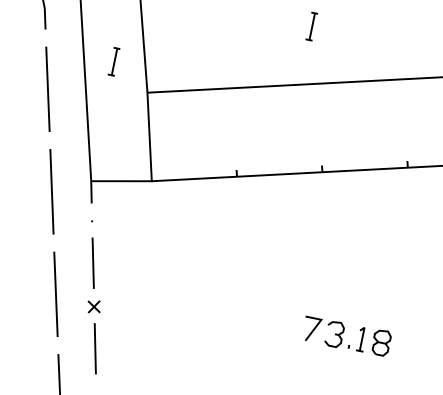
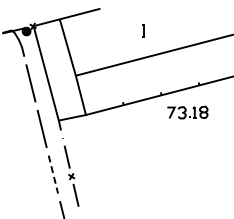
part: (113, 60) -> (57, 64), removed
line: (56, 294) -> (53, 174), solid -> dashed
part: (346, 336) -> (187, 112), moved

